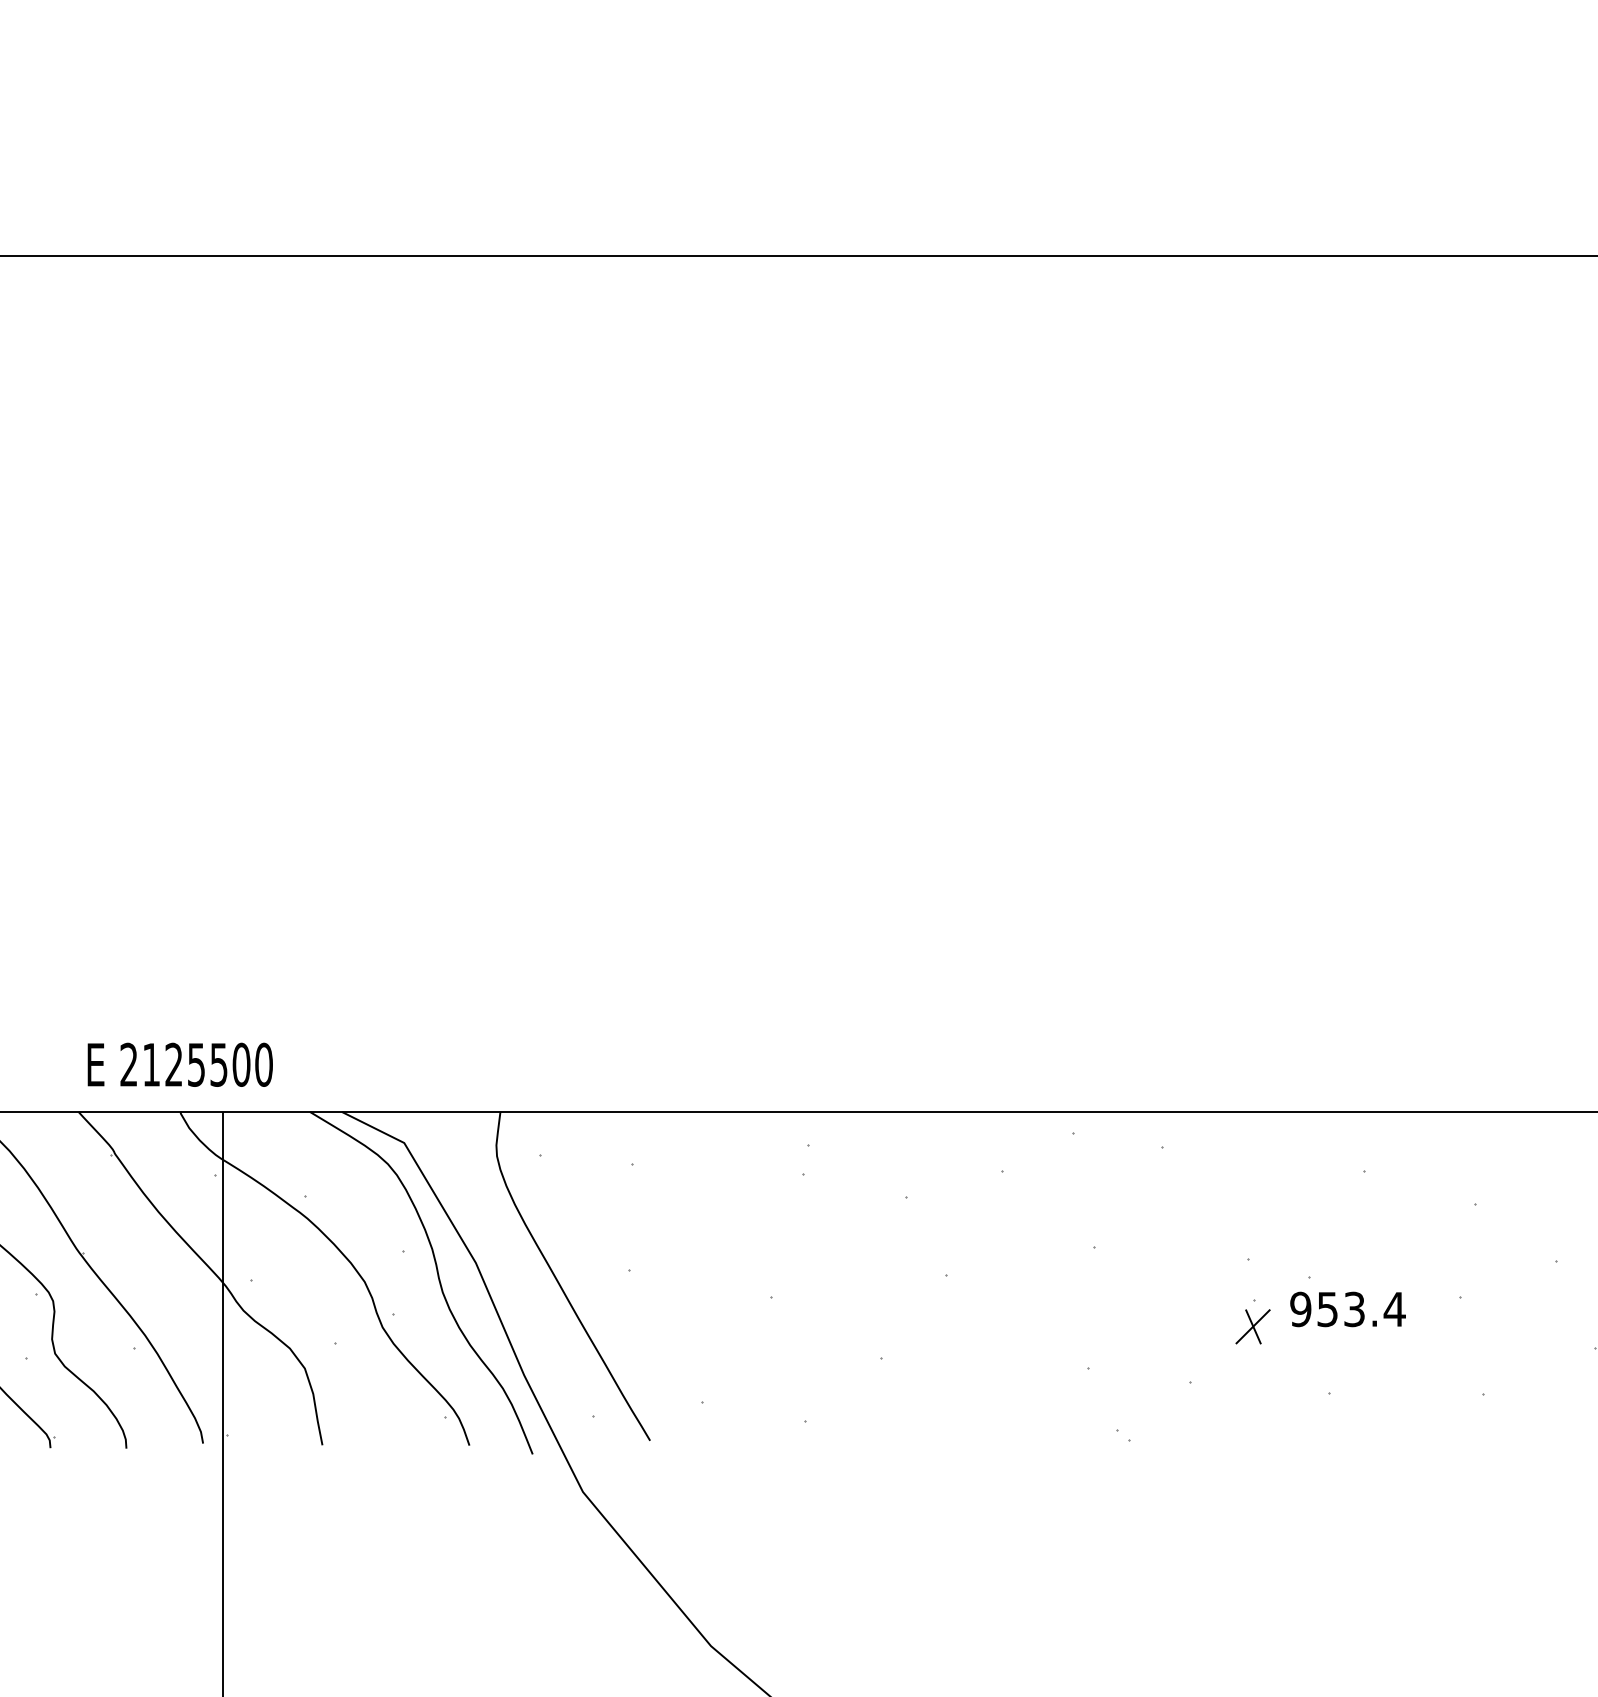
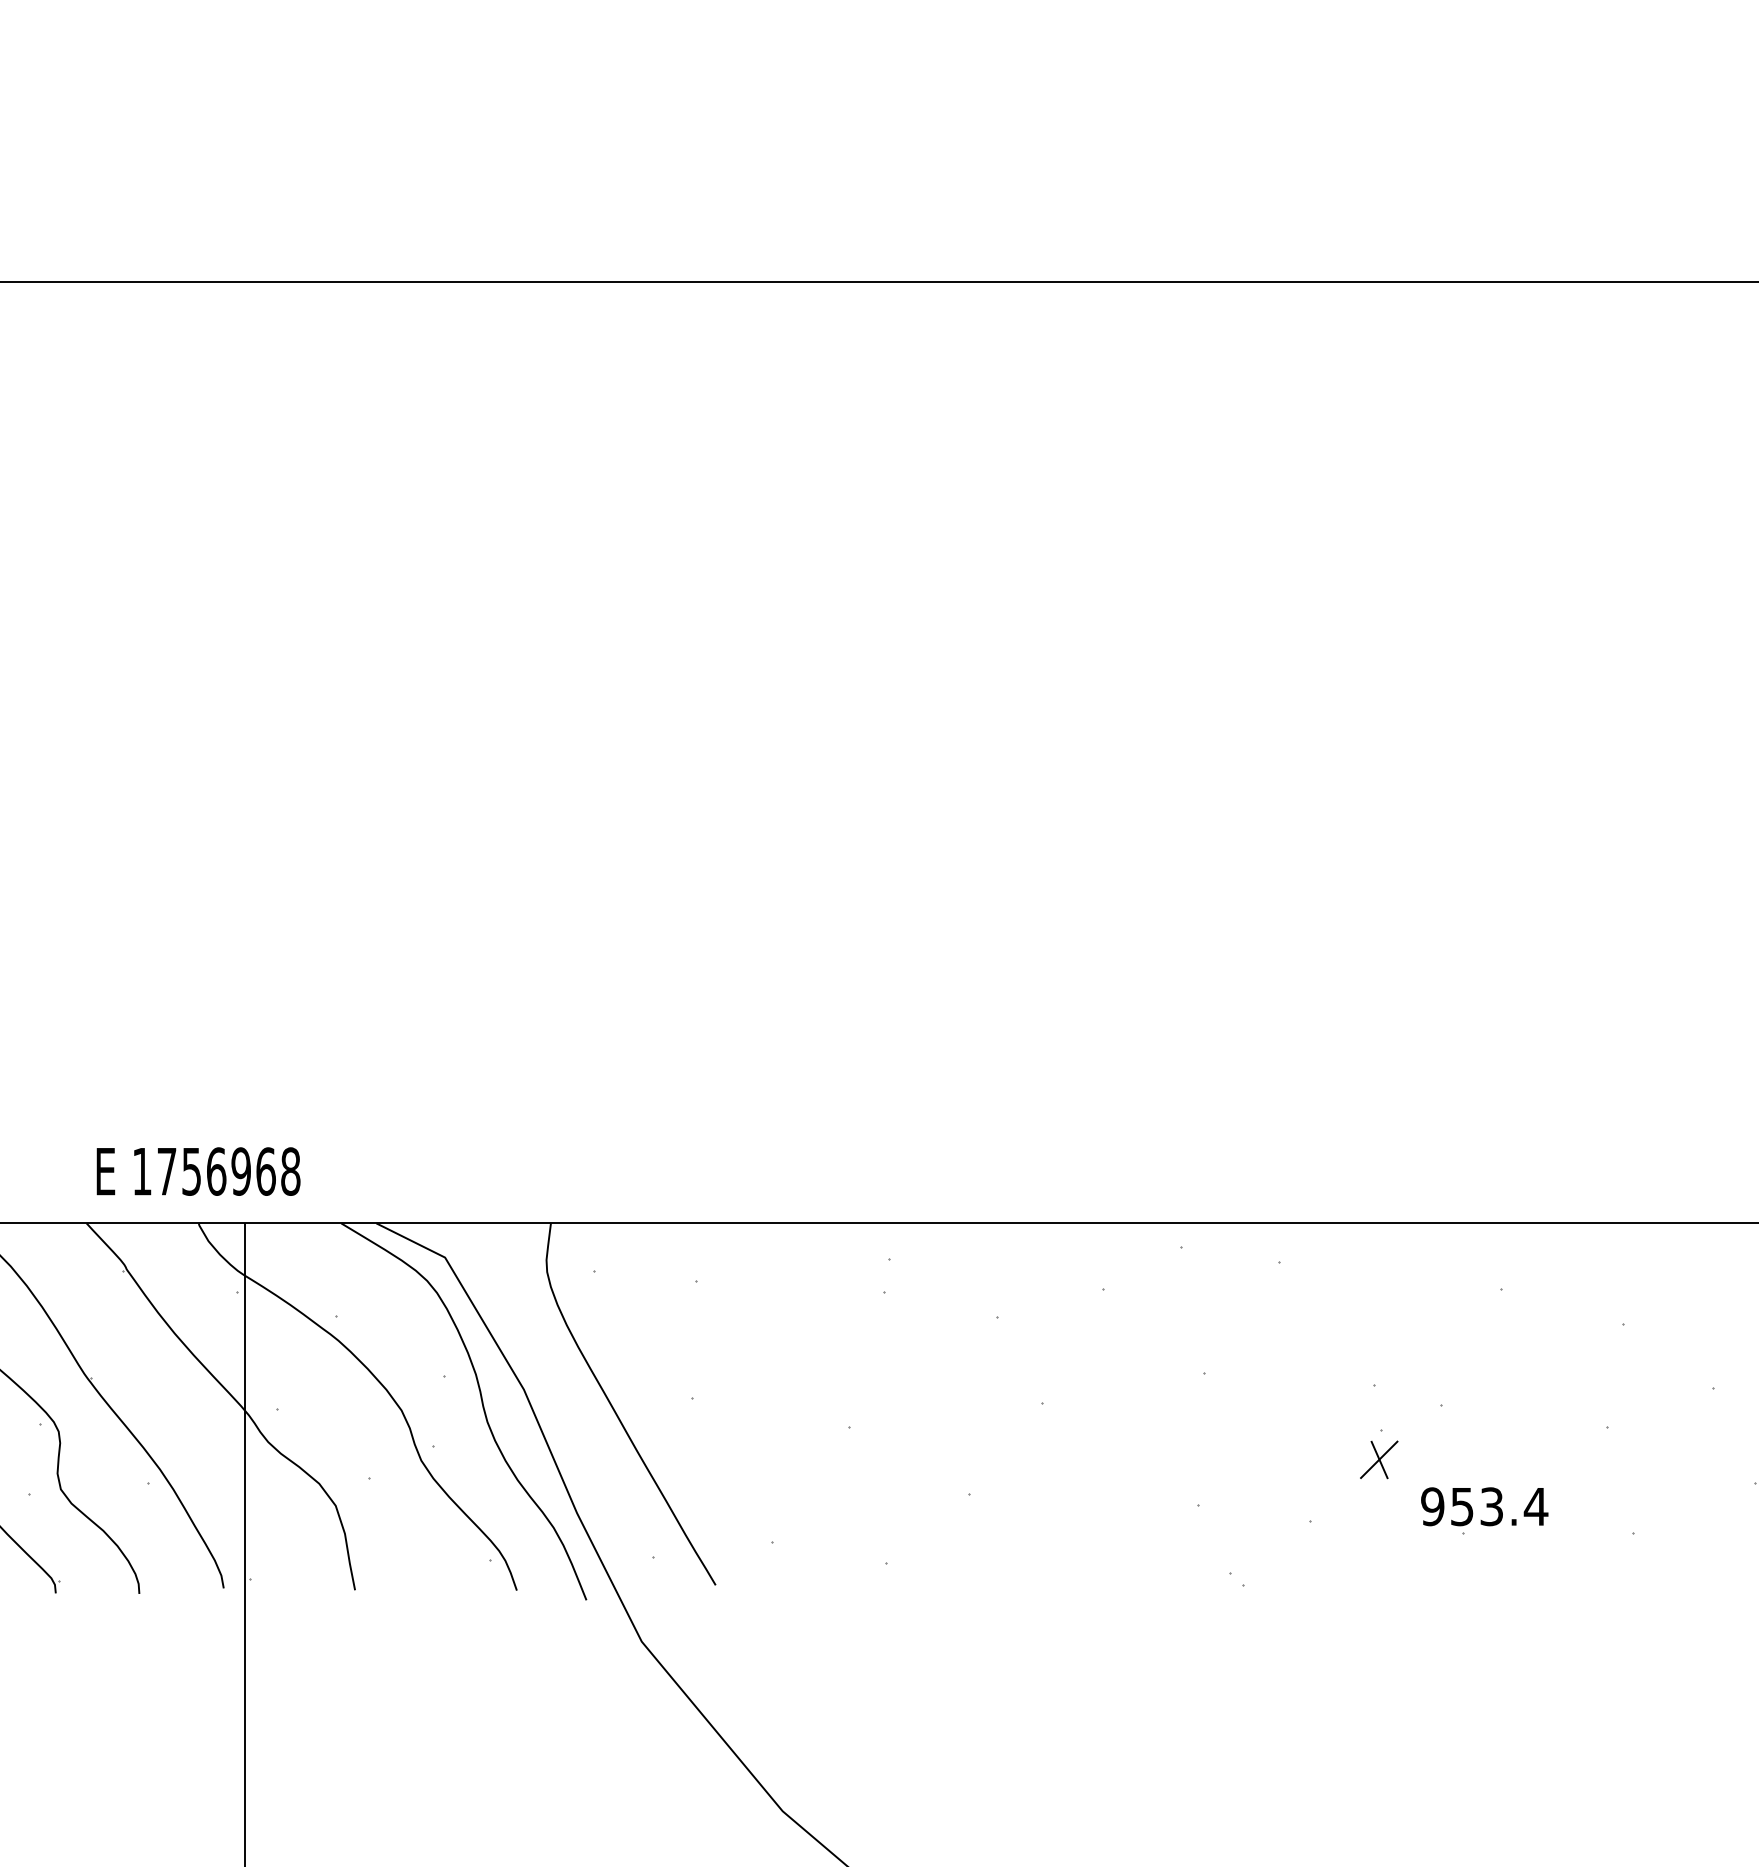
text: (196, 1064) -> (216, 1171), 2125500 -> 1756968
text: (1347, 1309) -> (1484, 1506), moved

